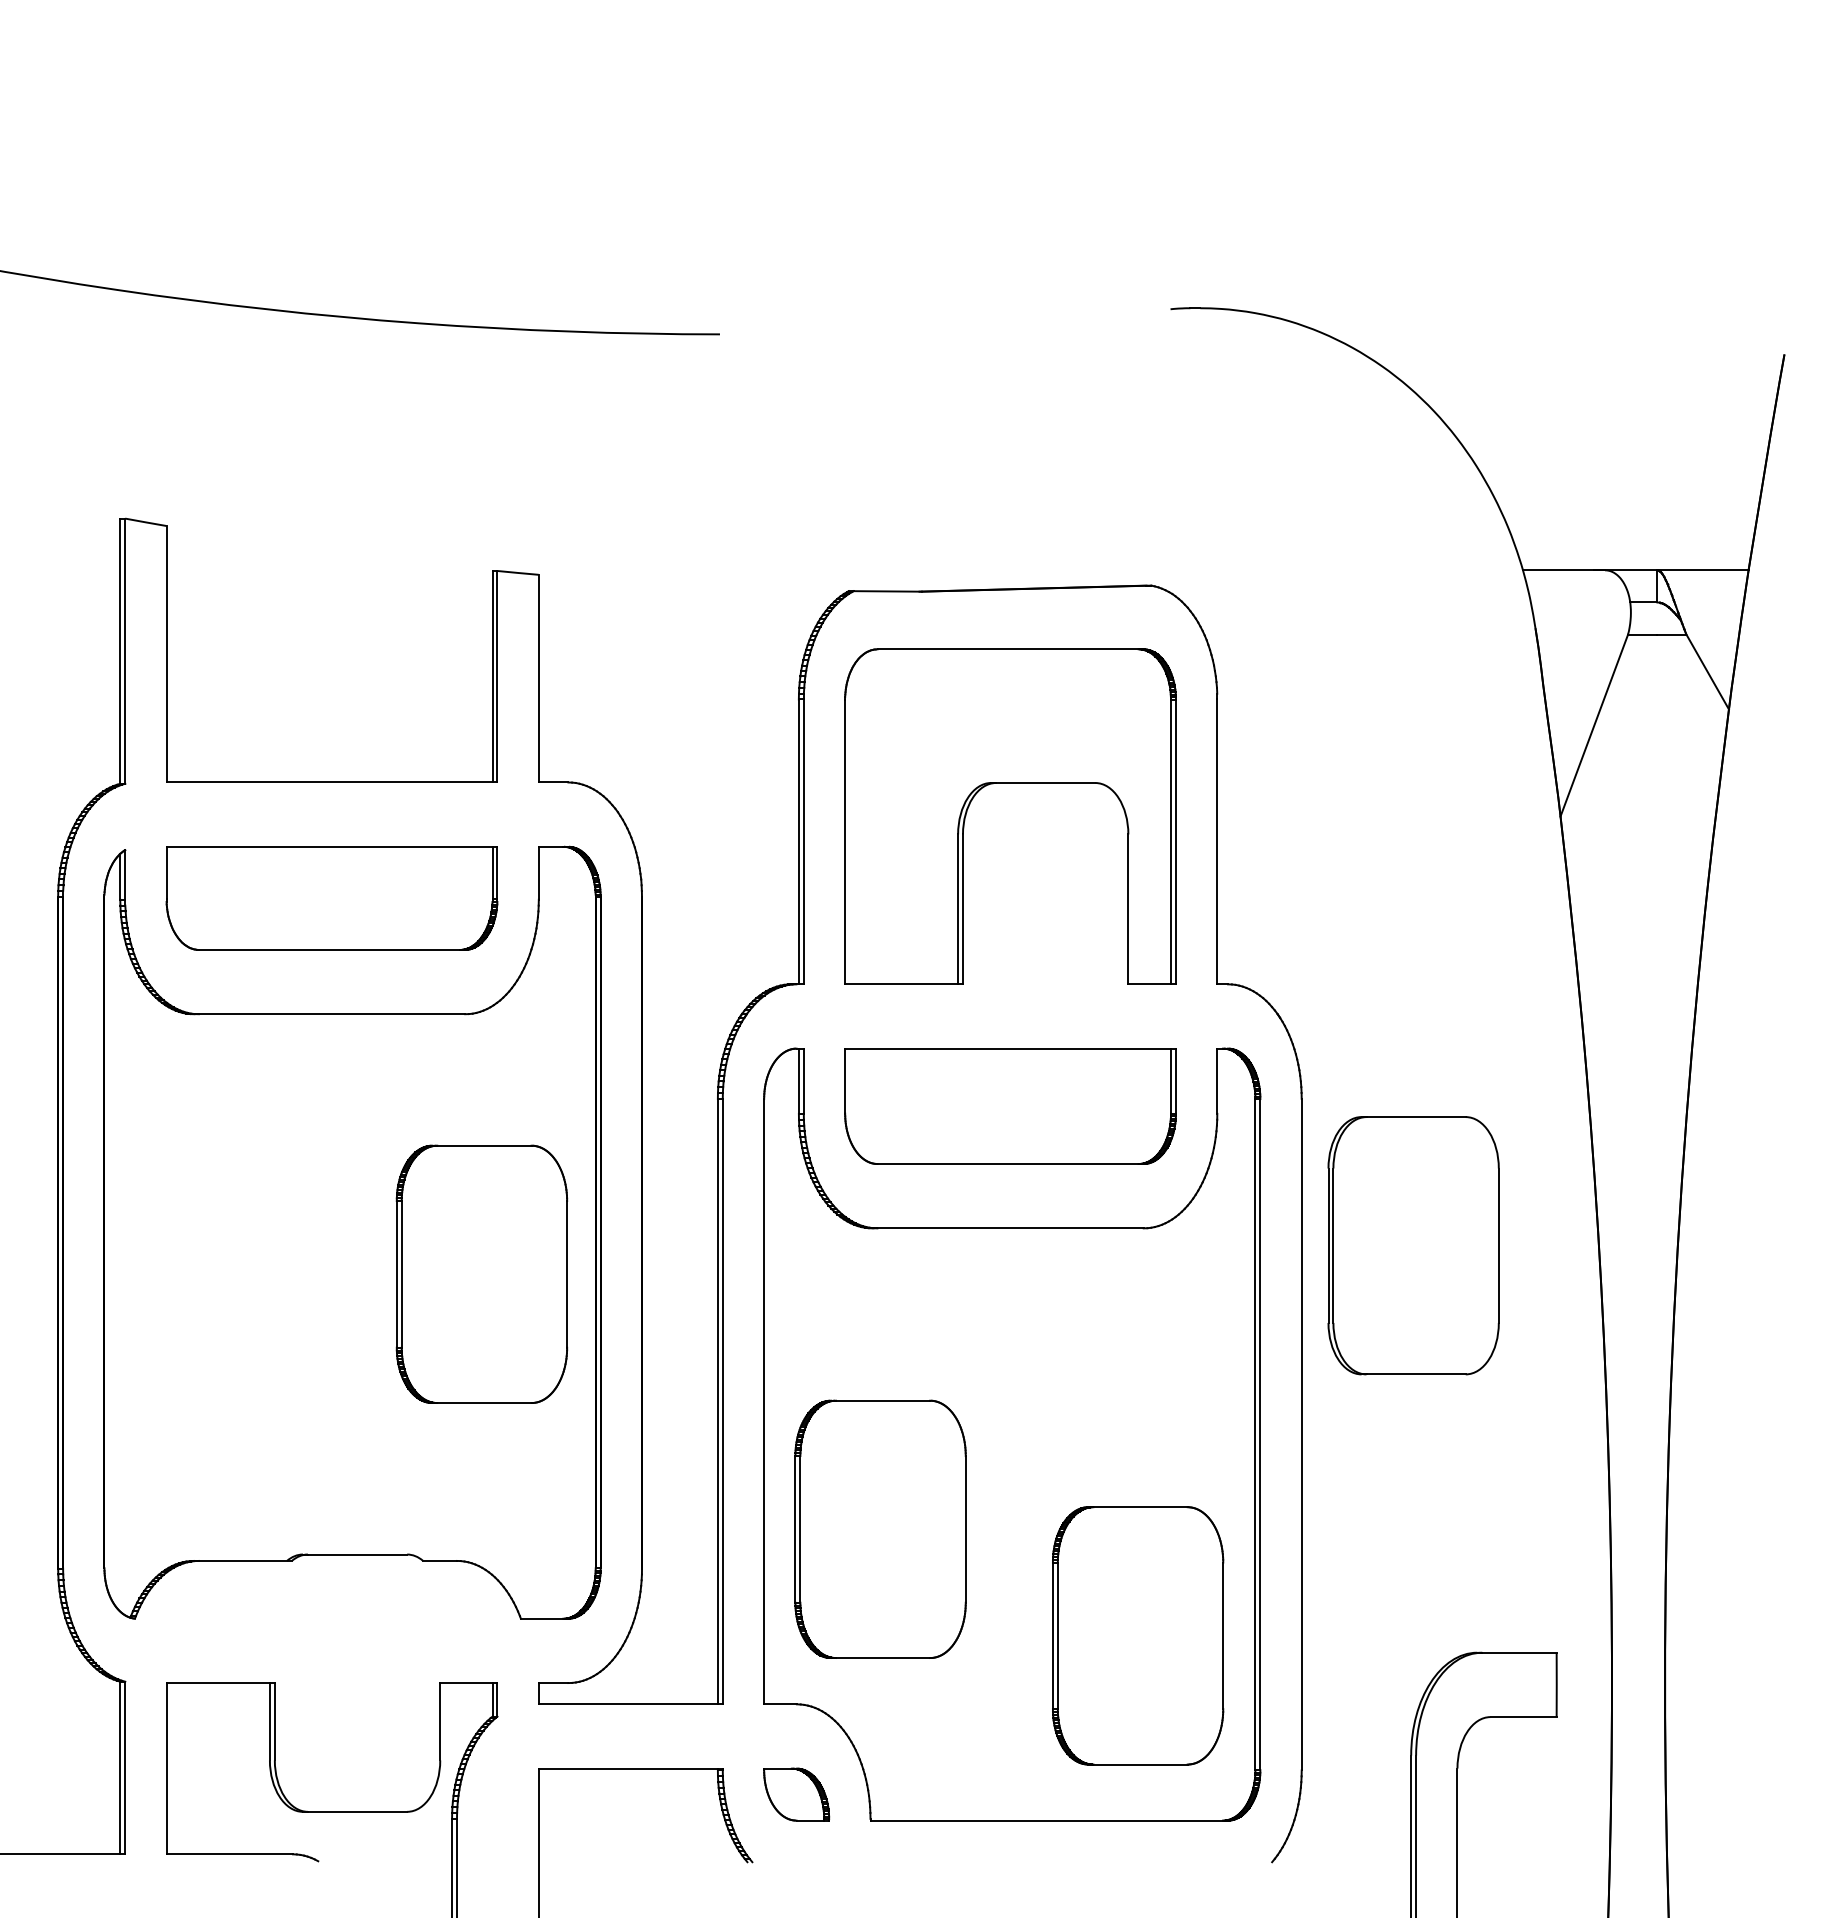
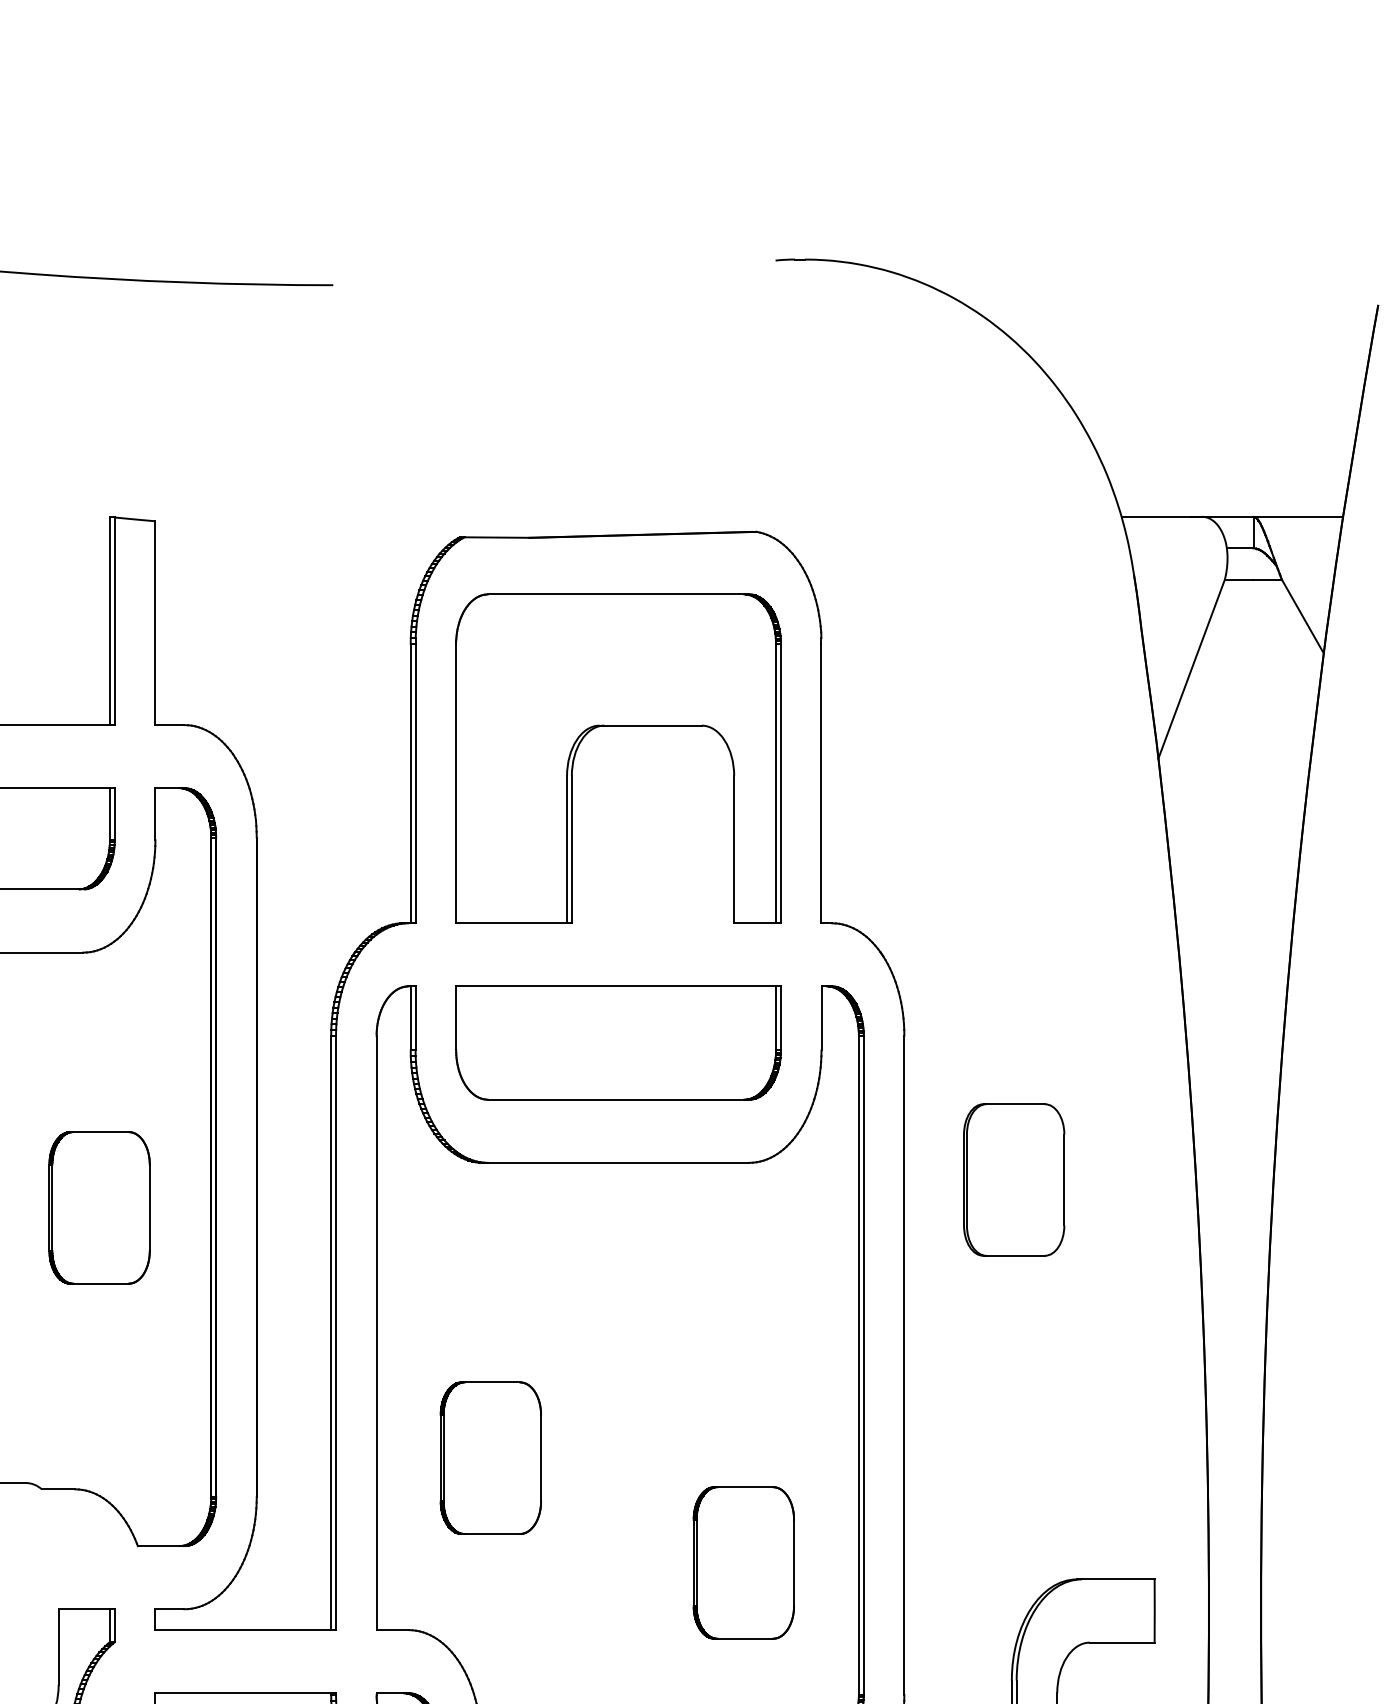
part: (1413, 1245) -> (1014, 1179), size x0.6
part: (481, 1273) -> (99, 1207), size x0.6
part: (880, 1528) -> (490, 1457), size x0.6
part: (1138, 1635) -> (744, 1562), size x0.6

